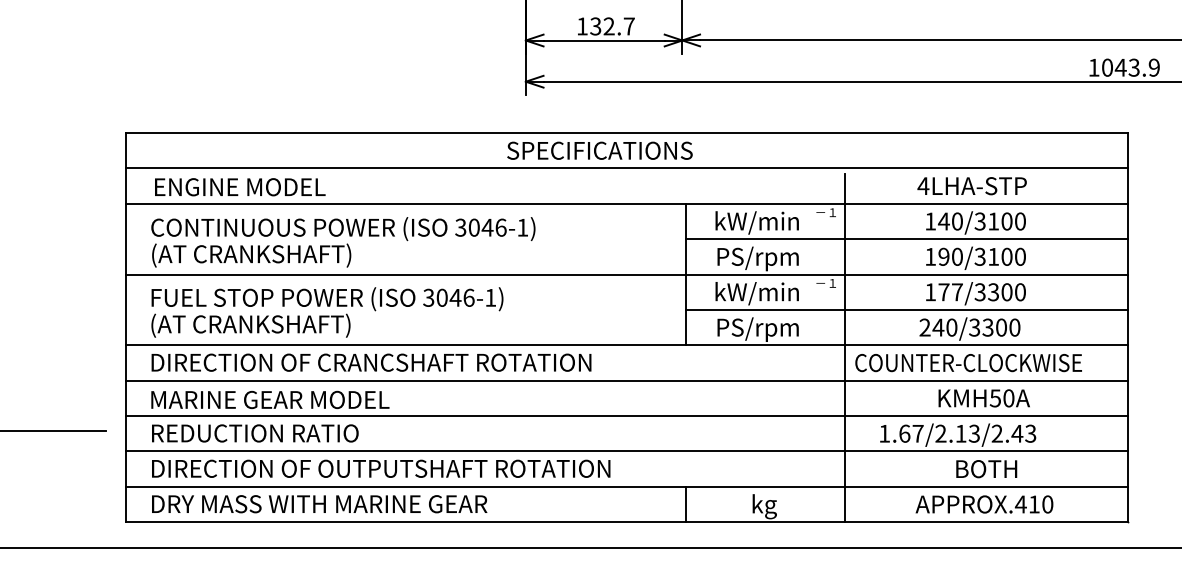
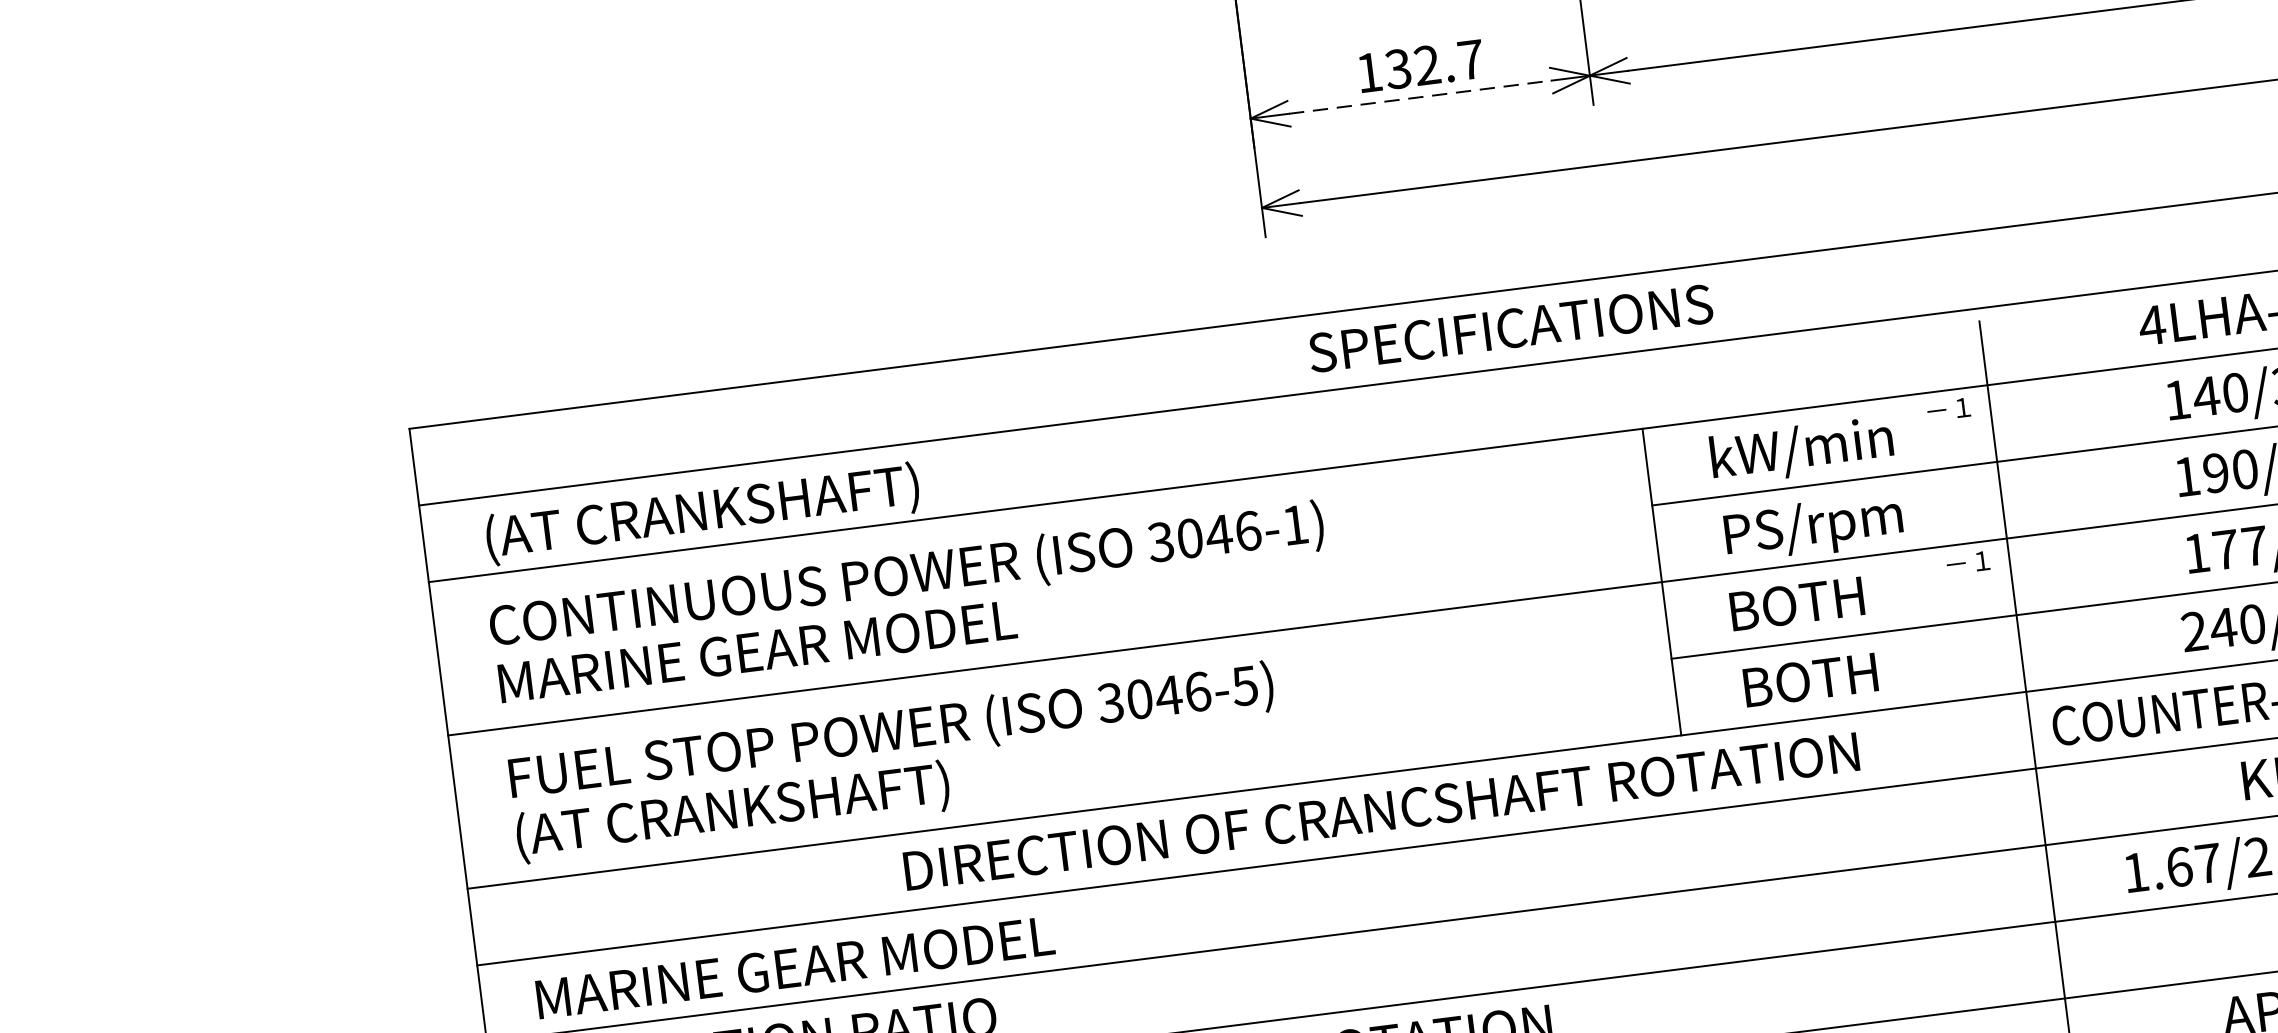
line: (604, 40) -> (1421, 97), solid -> dashed
text: (599, 150) -> (1509, 328), moved
text: (253, 188) -> (700, 513), ENGINE MODEL -> (AT CRANKSHAFT)
text: (271, 255) -> (758, 654), (AT CRANKSHAFT) -> MARINE GEAR MODEL
text: (756, 293) -> (1819, 603), kW/min -> BOTH
text: (490, 297) -> (1244, 685), 3046-1) -> 3046-5)
text: (758, 329) -> (1833, 681), PS/rpm -> BOTH
text: (371, 362) -> (1381, 811), moved

